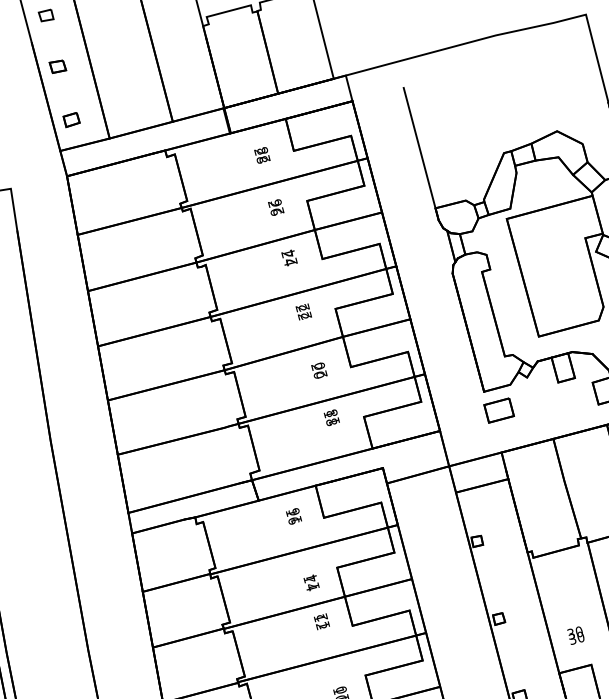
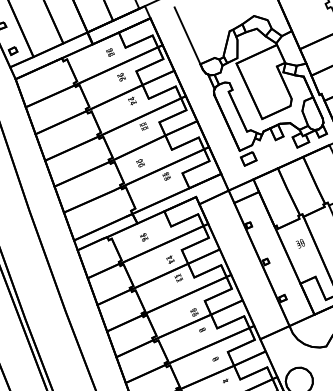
text: (319, 371) -> (140, 163), moved
text: (294, 516) -> (144, 237), moved
text: (575, 635) -> (300, 243), moved

